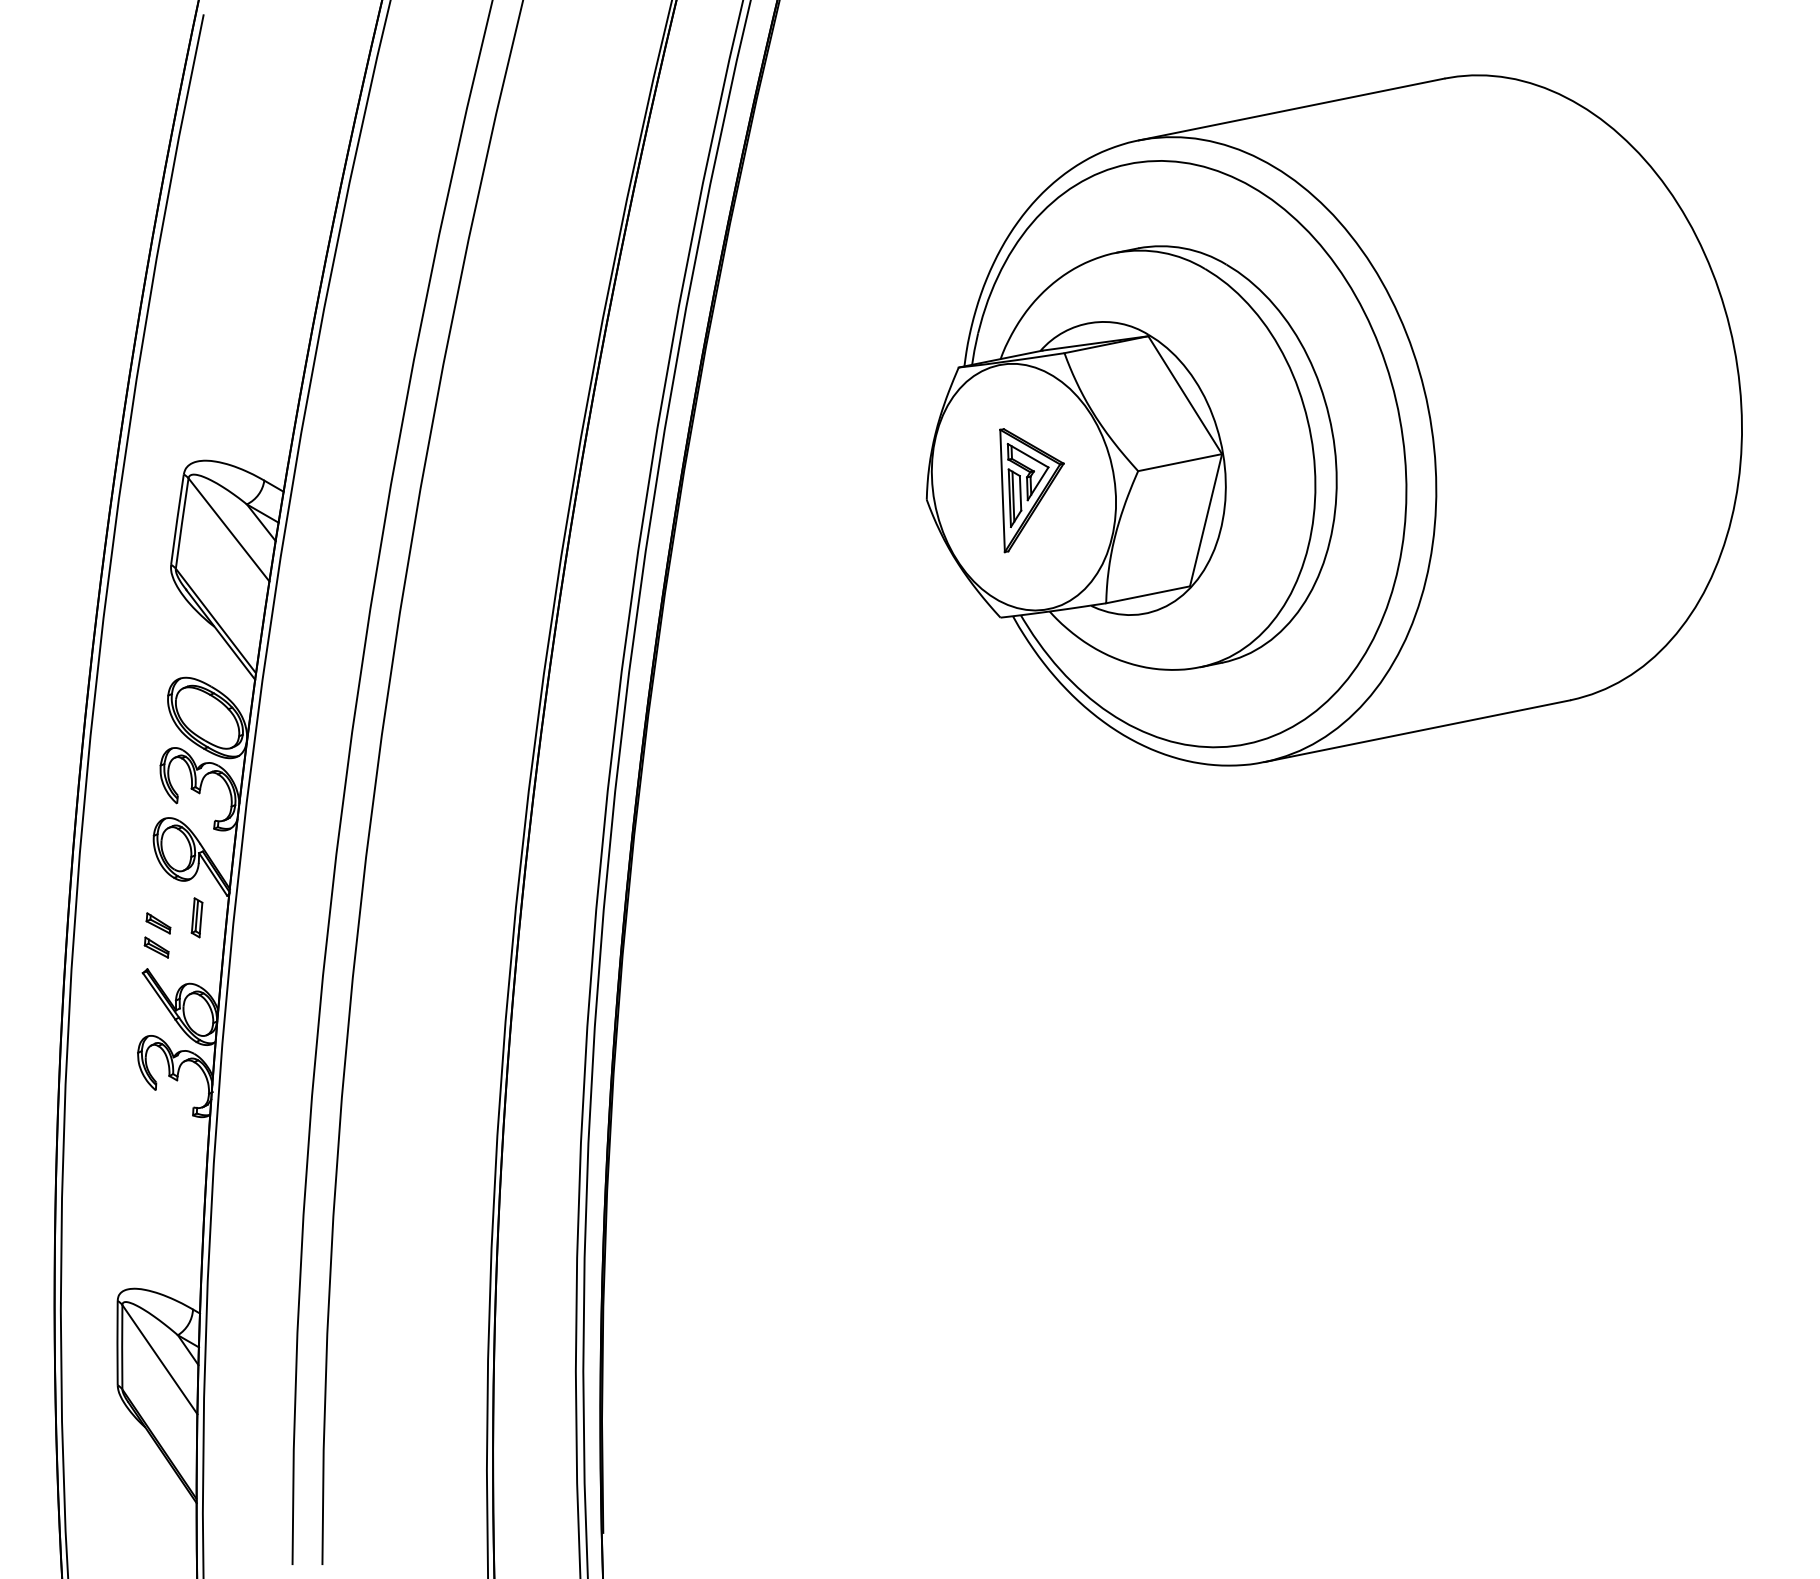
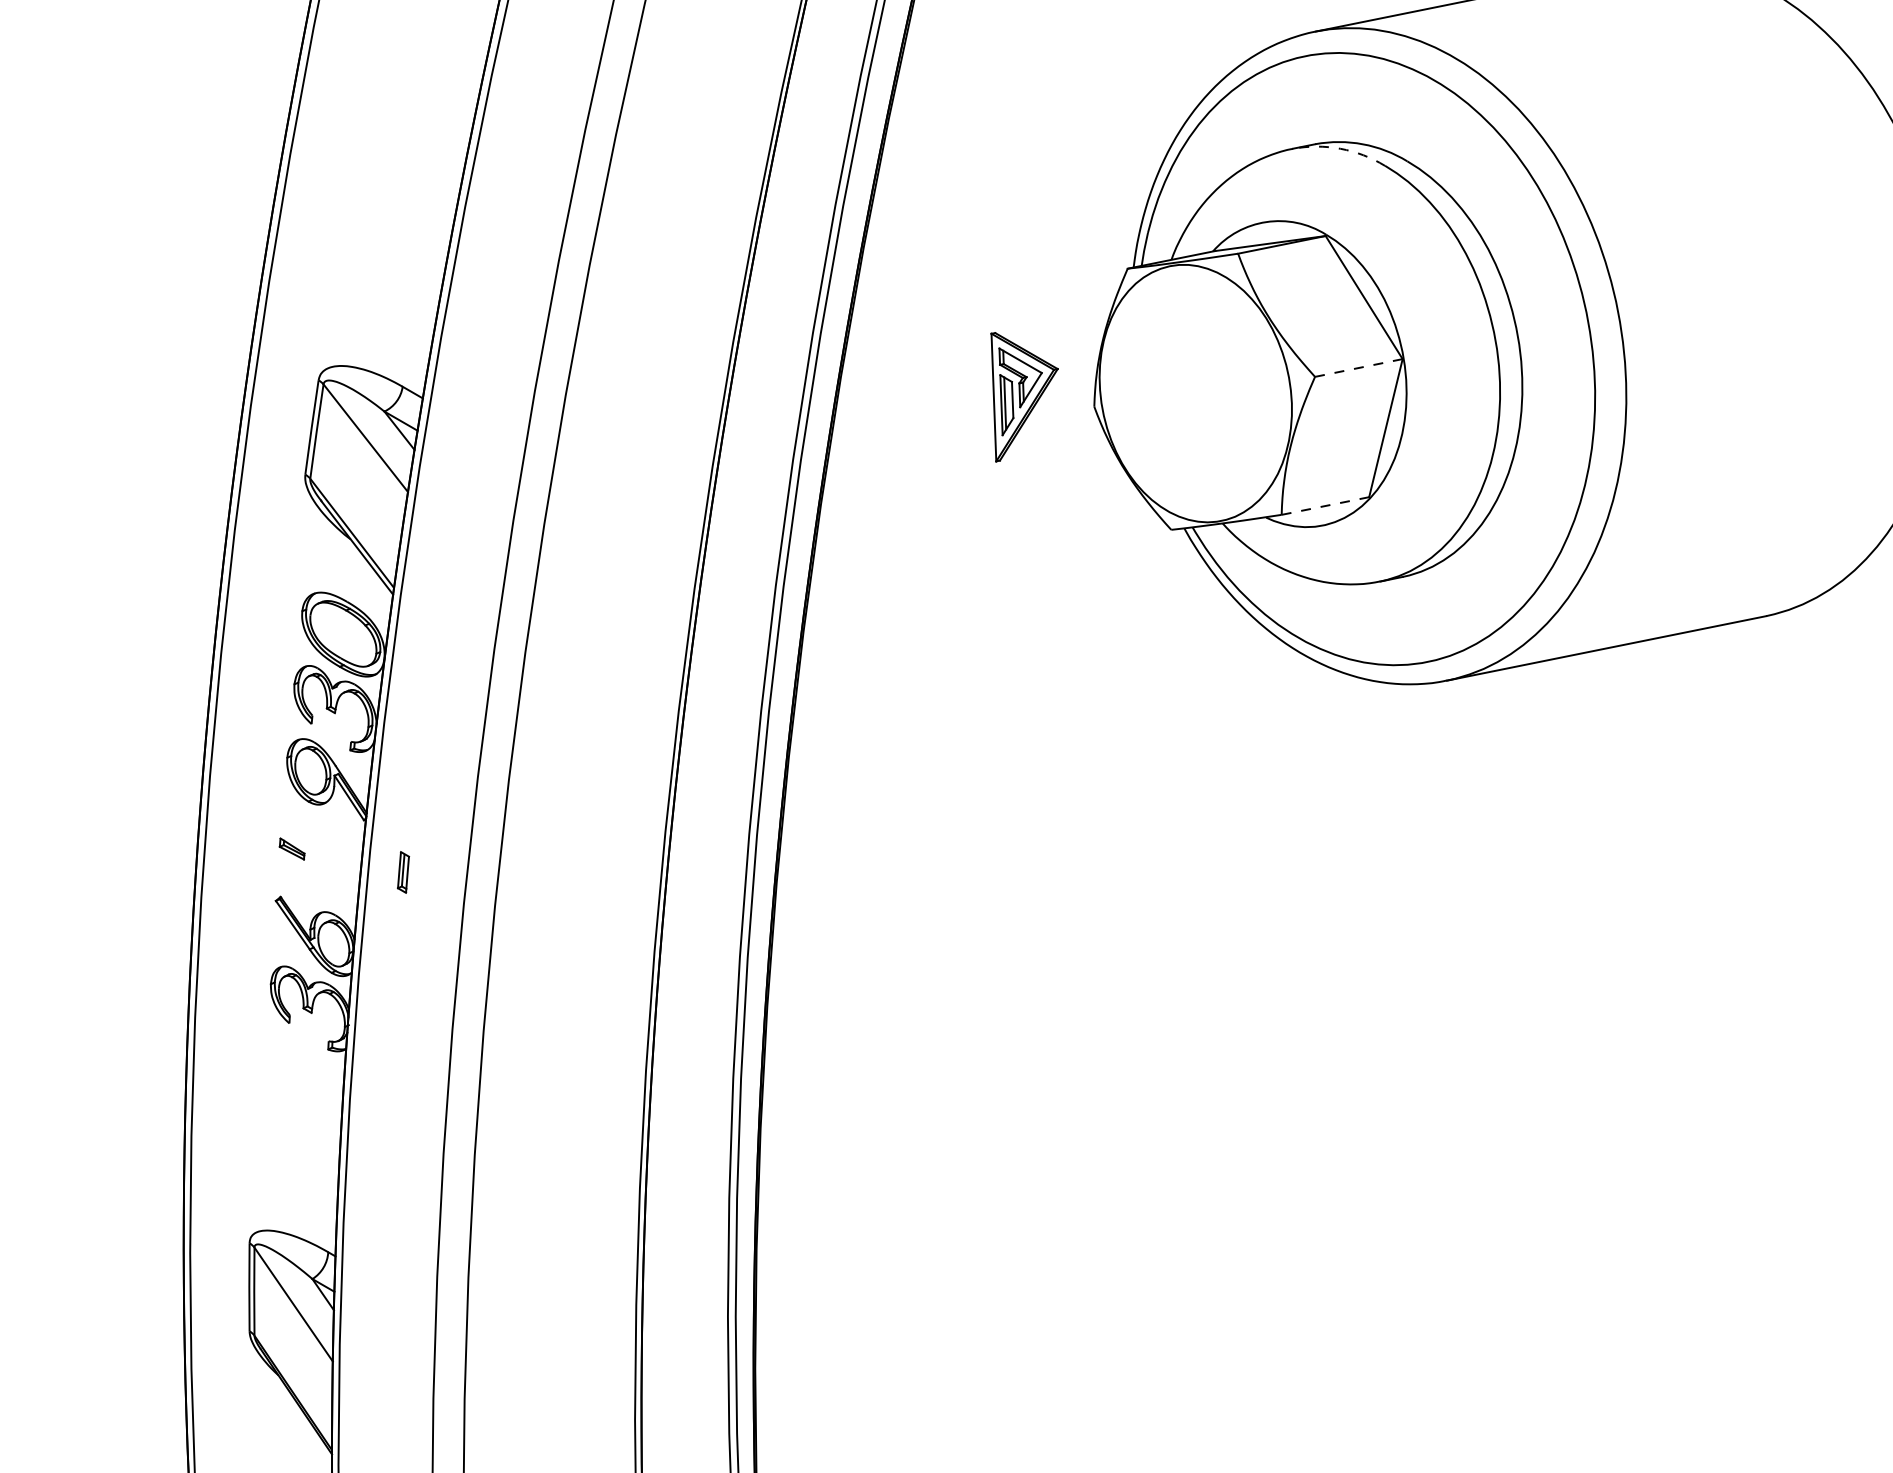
arc: (1162, 252) -> (1340, 148), solid -> dashed
line: (1180, 462) -> (1359, 367), solid -> dashed
part: (1031, 490) -> (1024, 397), moved
line: (1148, 594) -> (1325, 505), solid -> dashed
part: (196, 917) -> (402, 872), moved
part: (156, 947) -> (290, 874), removed

